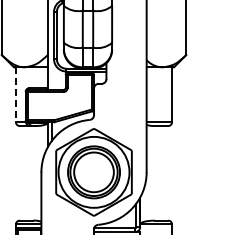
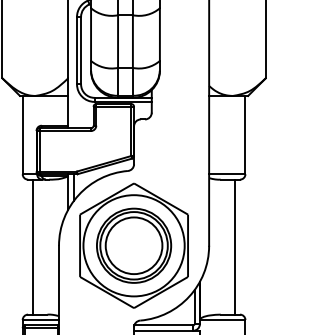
line: (15, 95) -> (22, 136), dashed -> solid
line: (23, 173) -> (33, 247), added
line: (164, 173) -> (234, 247), added

